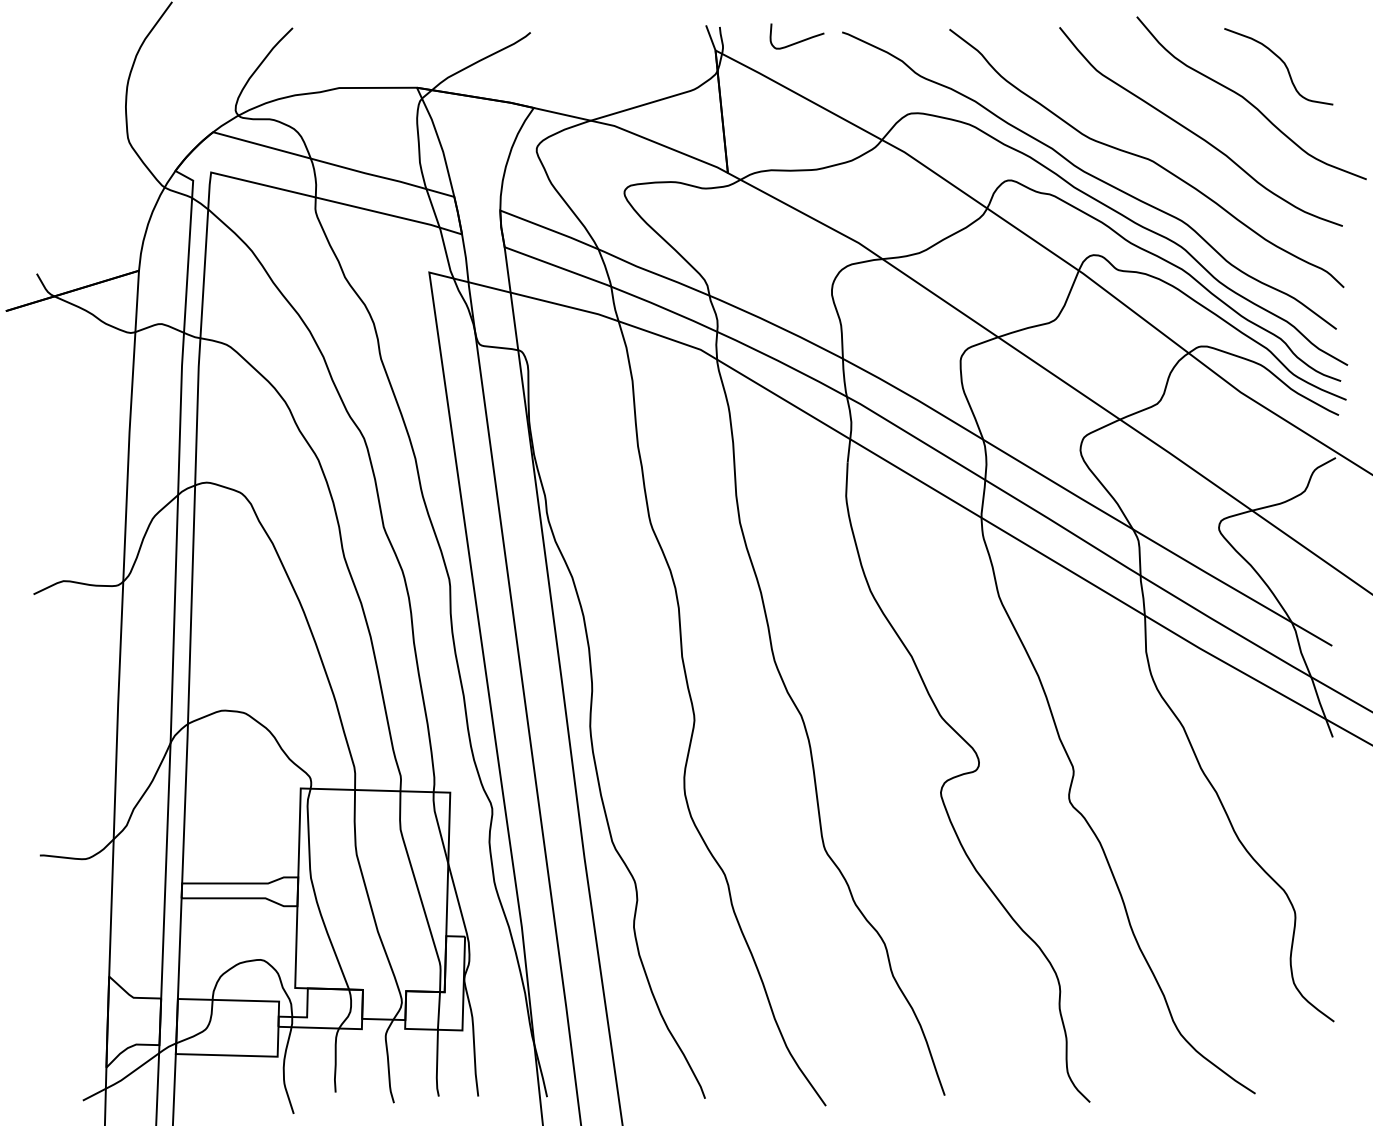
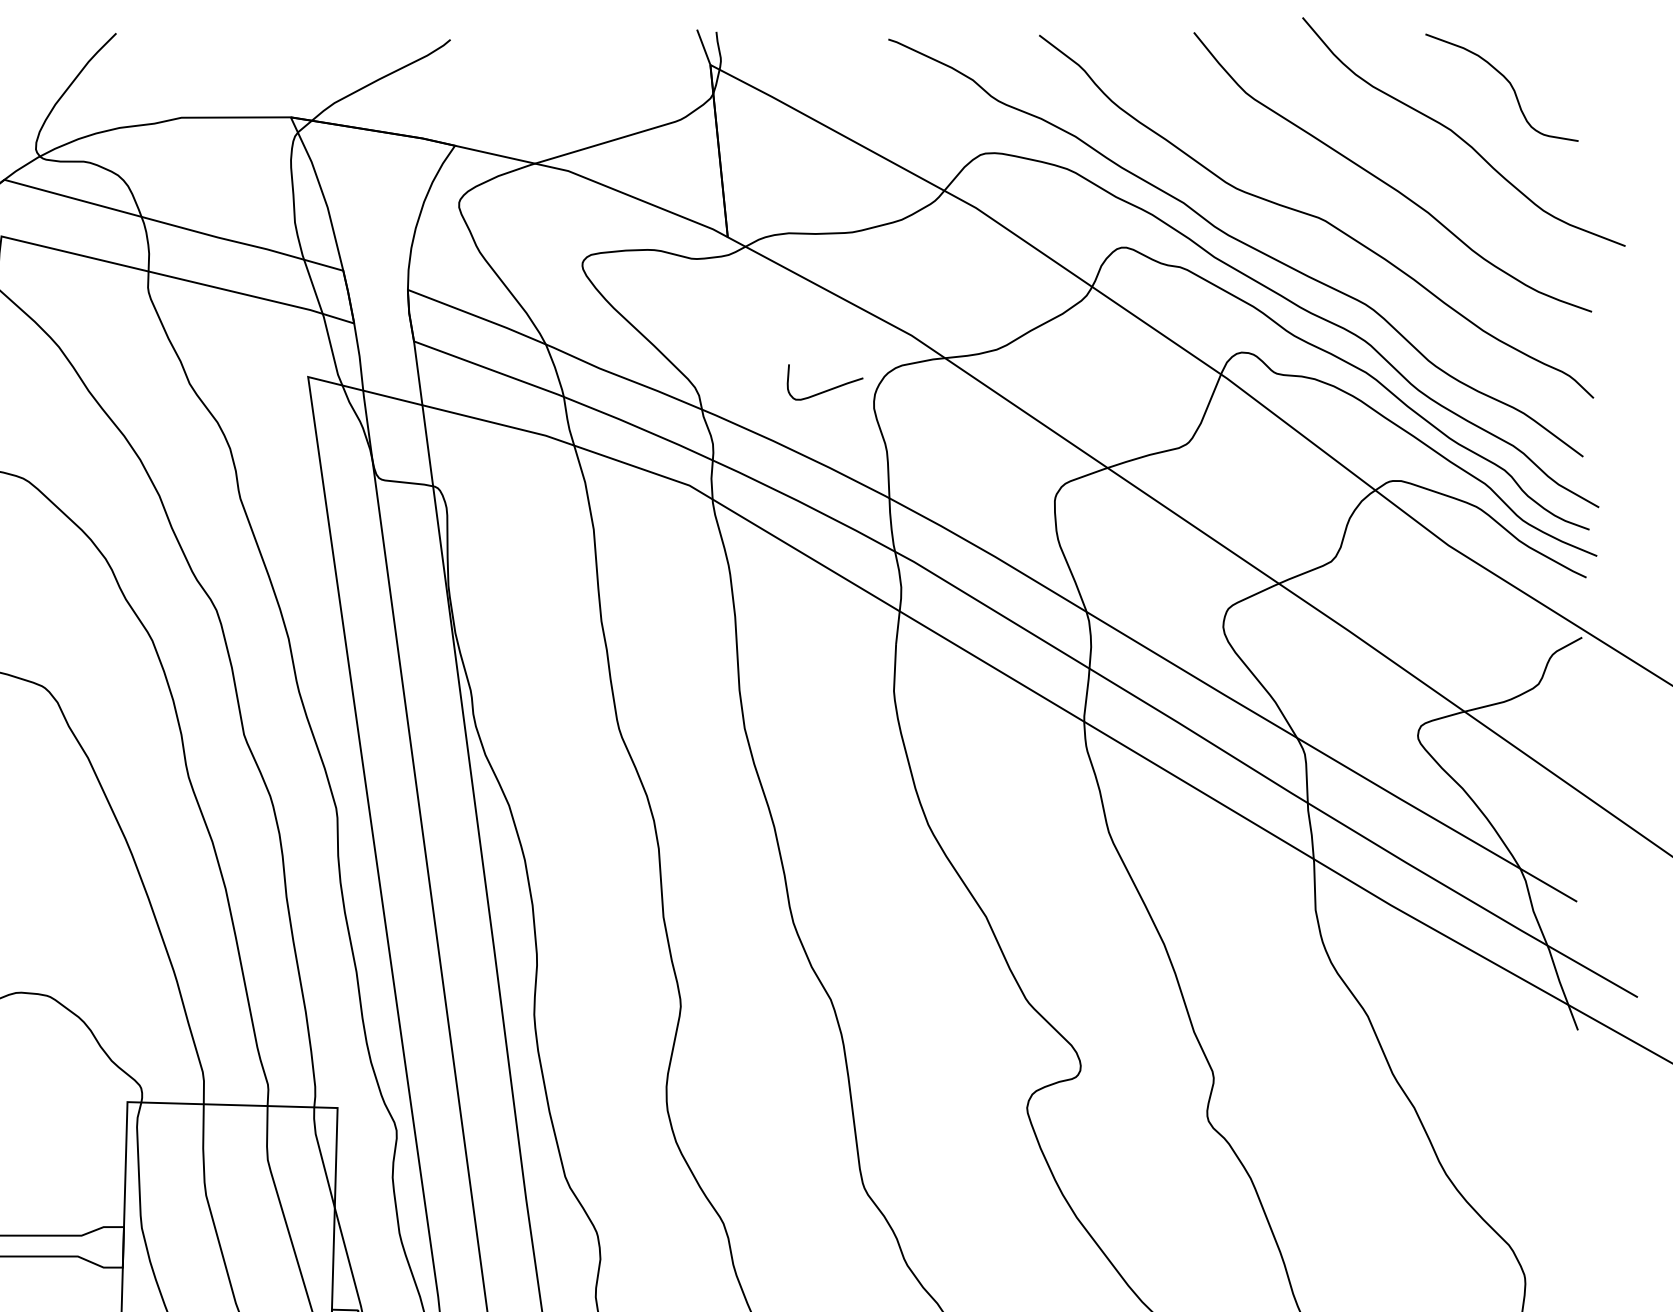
curve: (797, 41) -> (825, 389), moved

